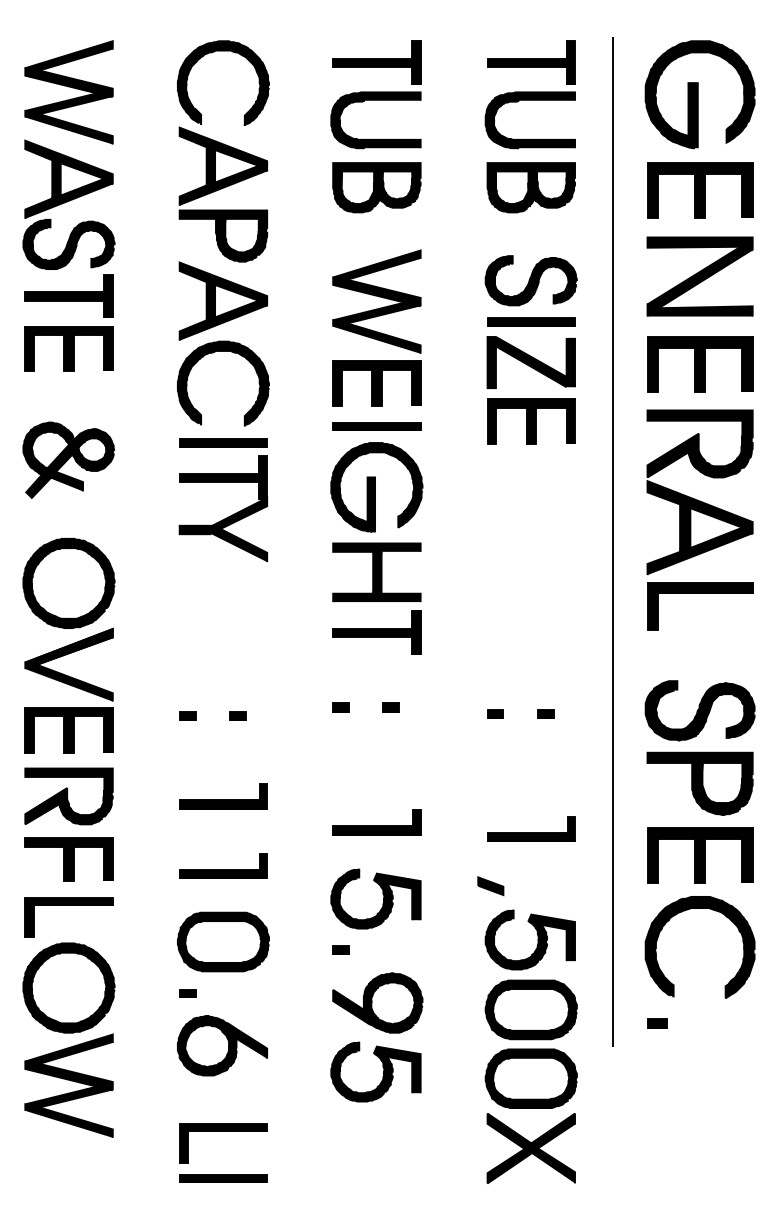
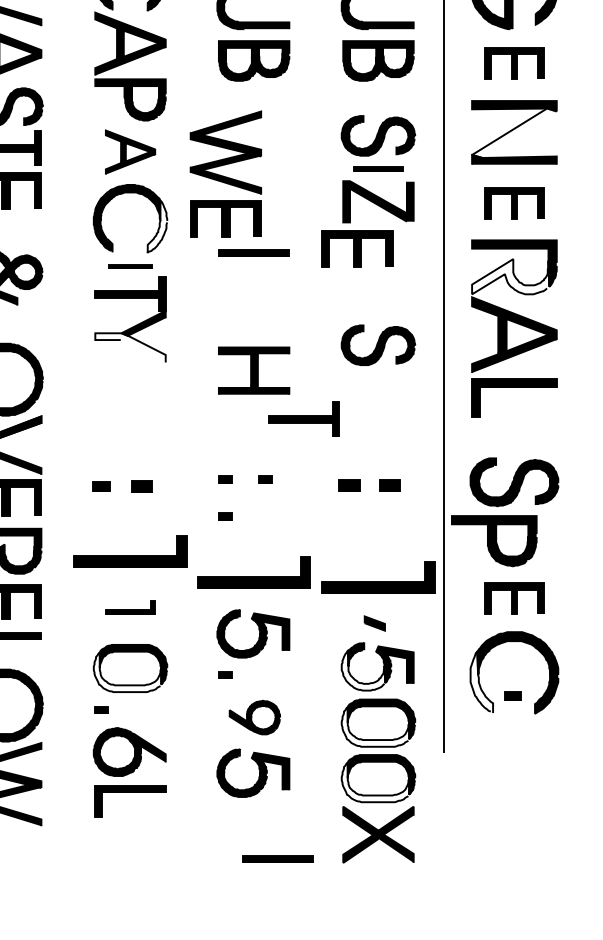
part: (700, 190) -> (514, 63), size x0.7
fill: (699, 277) -> (513, 133), removed
part: (223, 300) -> (130, 151), size x0.7
part: (531, 321) -> (378, 168), size x0.7
part: (376, 327) -> (225, 173), moved
part: (700, 364) -> (514, 203), size x0.7
fill: (256, 393) -> (157, 226), removed
part: (531, 421) -> (357, 249), moved
part: (223, 442) -> (130, 266), size x0.6
fill: (695, 455) -> (510, 276), removed
part: (376, 487) -> (253, 302), removed
part: (530, 540) -> (377, 345), added
fill: (223, 543) -> (130, 347), removed
part: (376, 632) -> (303, 419), moved
part: (495, 713) -> (349, 484), size x1.6
part: (545, 713) -> (389, 484), size x1.6
part: (187, 715) -> (101, 486), size x1.4
part: (237, 715) -> (141, 486), size x1.6
part: (340, 753) -> (224, 516), added
part: (699, 783) -> (493, 540), moved
part: (223, 796) -> (130, 551), size x1.6
part: (376, 822) -> (253, 572), size x1.6
part: (531, 828) -> (378, 577), size x1.6
part: (700, 855) -> (514, 598), size x0.7
part: (223, 865) -> (130, 606), size x0.7
part: (490, 886) -> (374, 623), moved
fill: (512, 944) -> (363, 670), removed
fill: (219, 946) -> (127, 672), removed
fill: (659, 959) -> (481, 682), removed
part: (377, 1002) -> (254, 717), size x0.7
fill: (527, 1014) -> (375, 726), removed
part: (657, 1023) -> (513, 696), moved
fill: (527, 1083) -> (375, 782), removed
part: (223, 1131) -> (130, 792), moved
part: (223, 1178) -> (277, 858), moved

